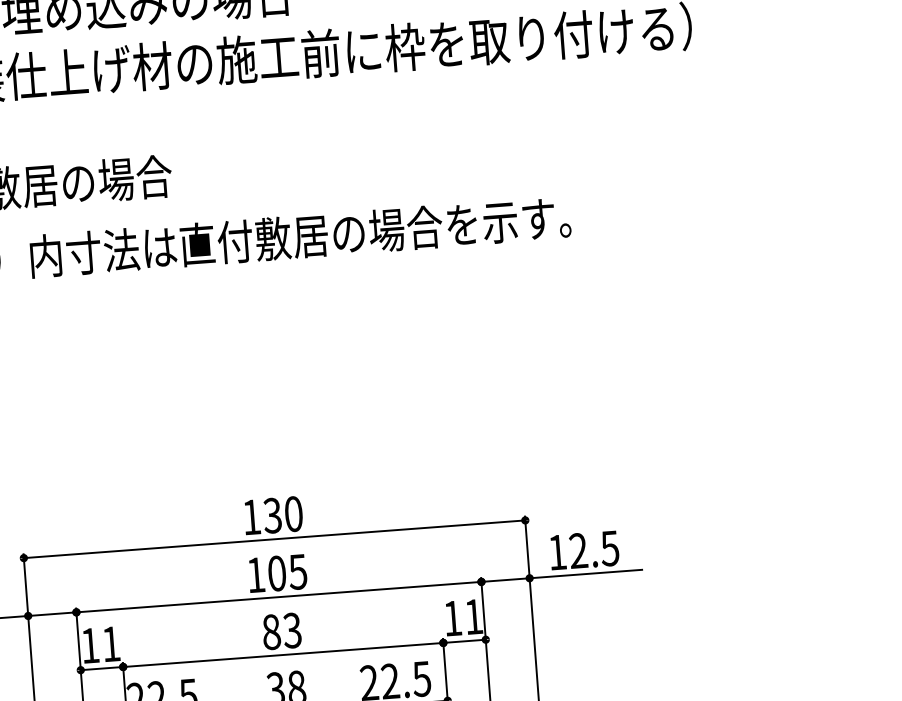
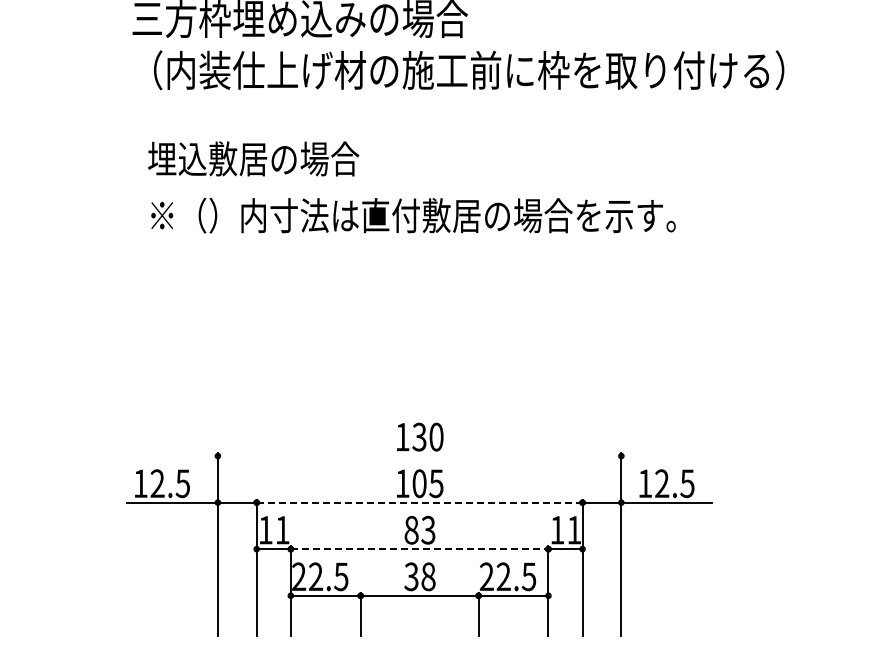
line: (274, 539) -> (419, 456), removed
line: (278, 596) -> (419, 502), solid -> dashed
line: (283, 655) -> (419, 549), solid -> dashed

